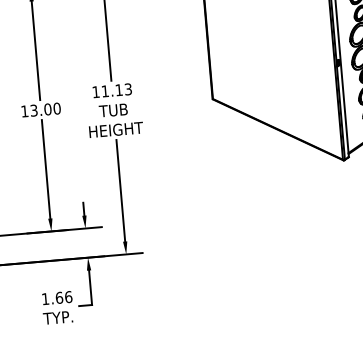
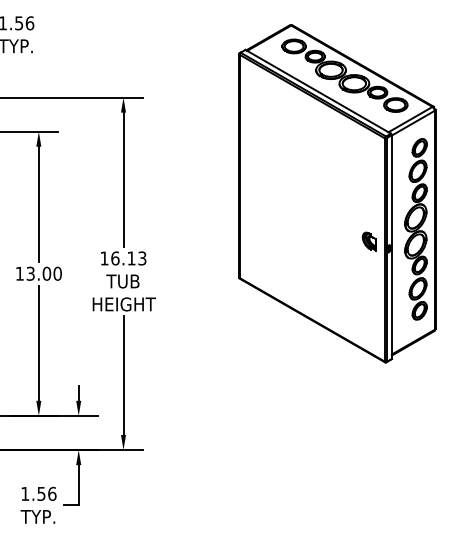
part: (320, 58) -> (368, 241), added
text: (105, 91) -> (115, 258), 11.13 -> 16.13
text: (59, 297) -> (41, 493), 1.66 -> 1.56

